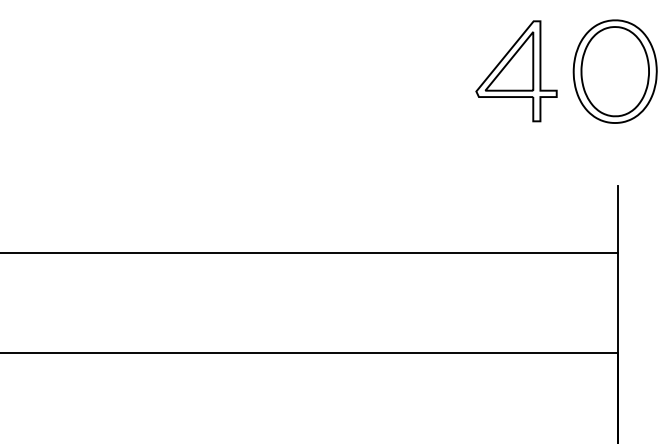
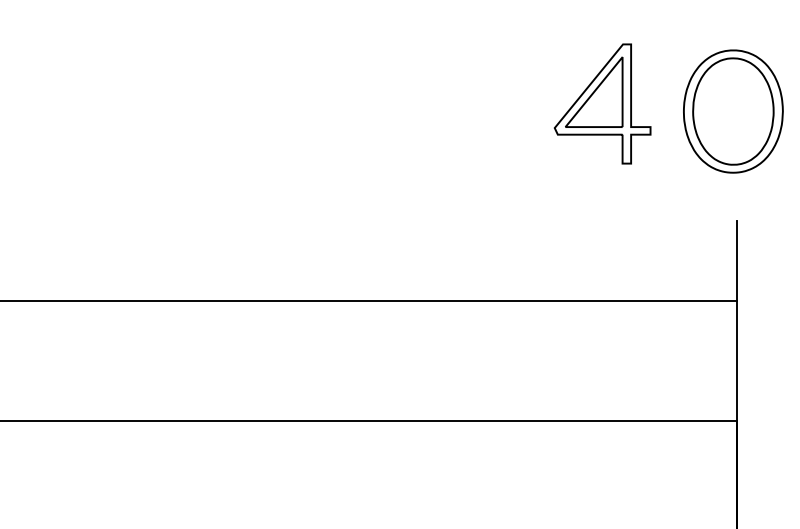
part: (516, 71) -> (602, 104), moved
part: (614, 71) -> (732, 111), moved

